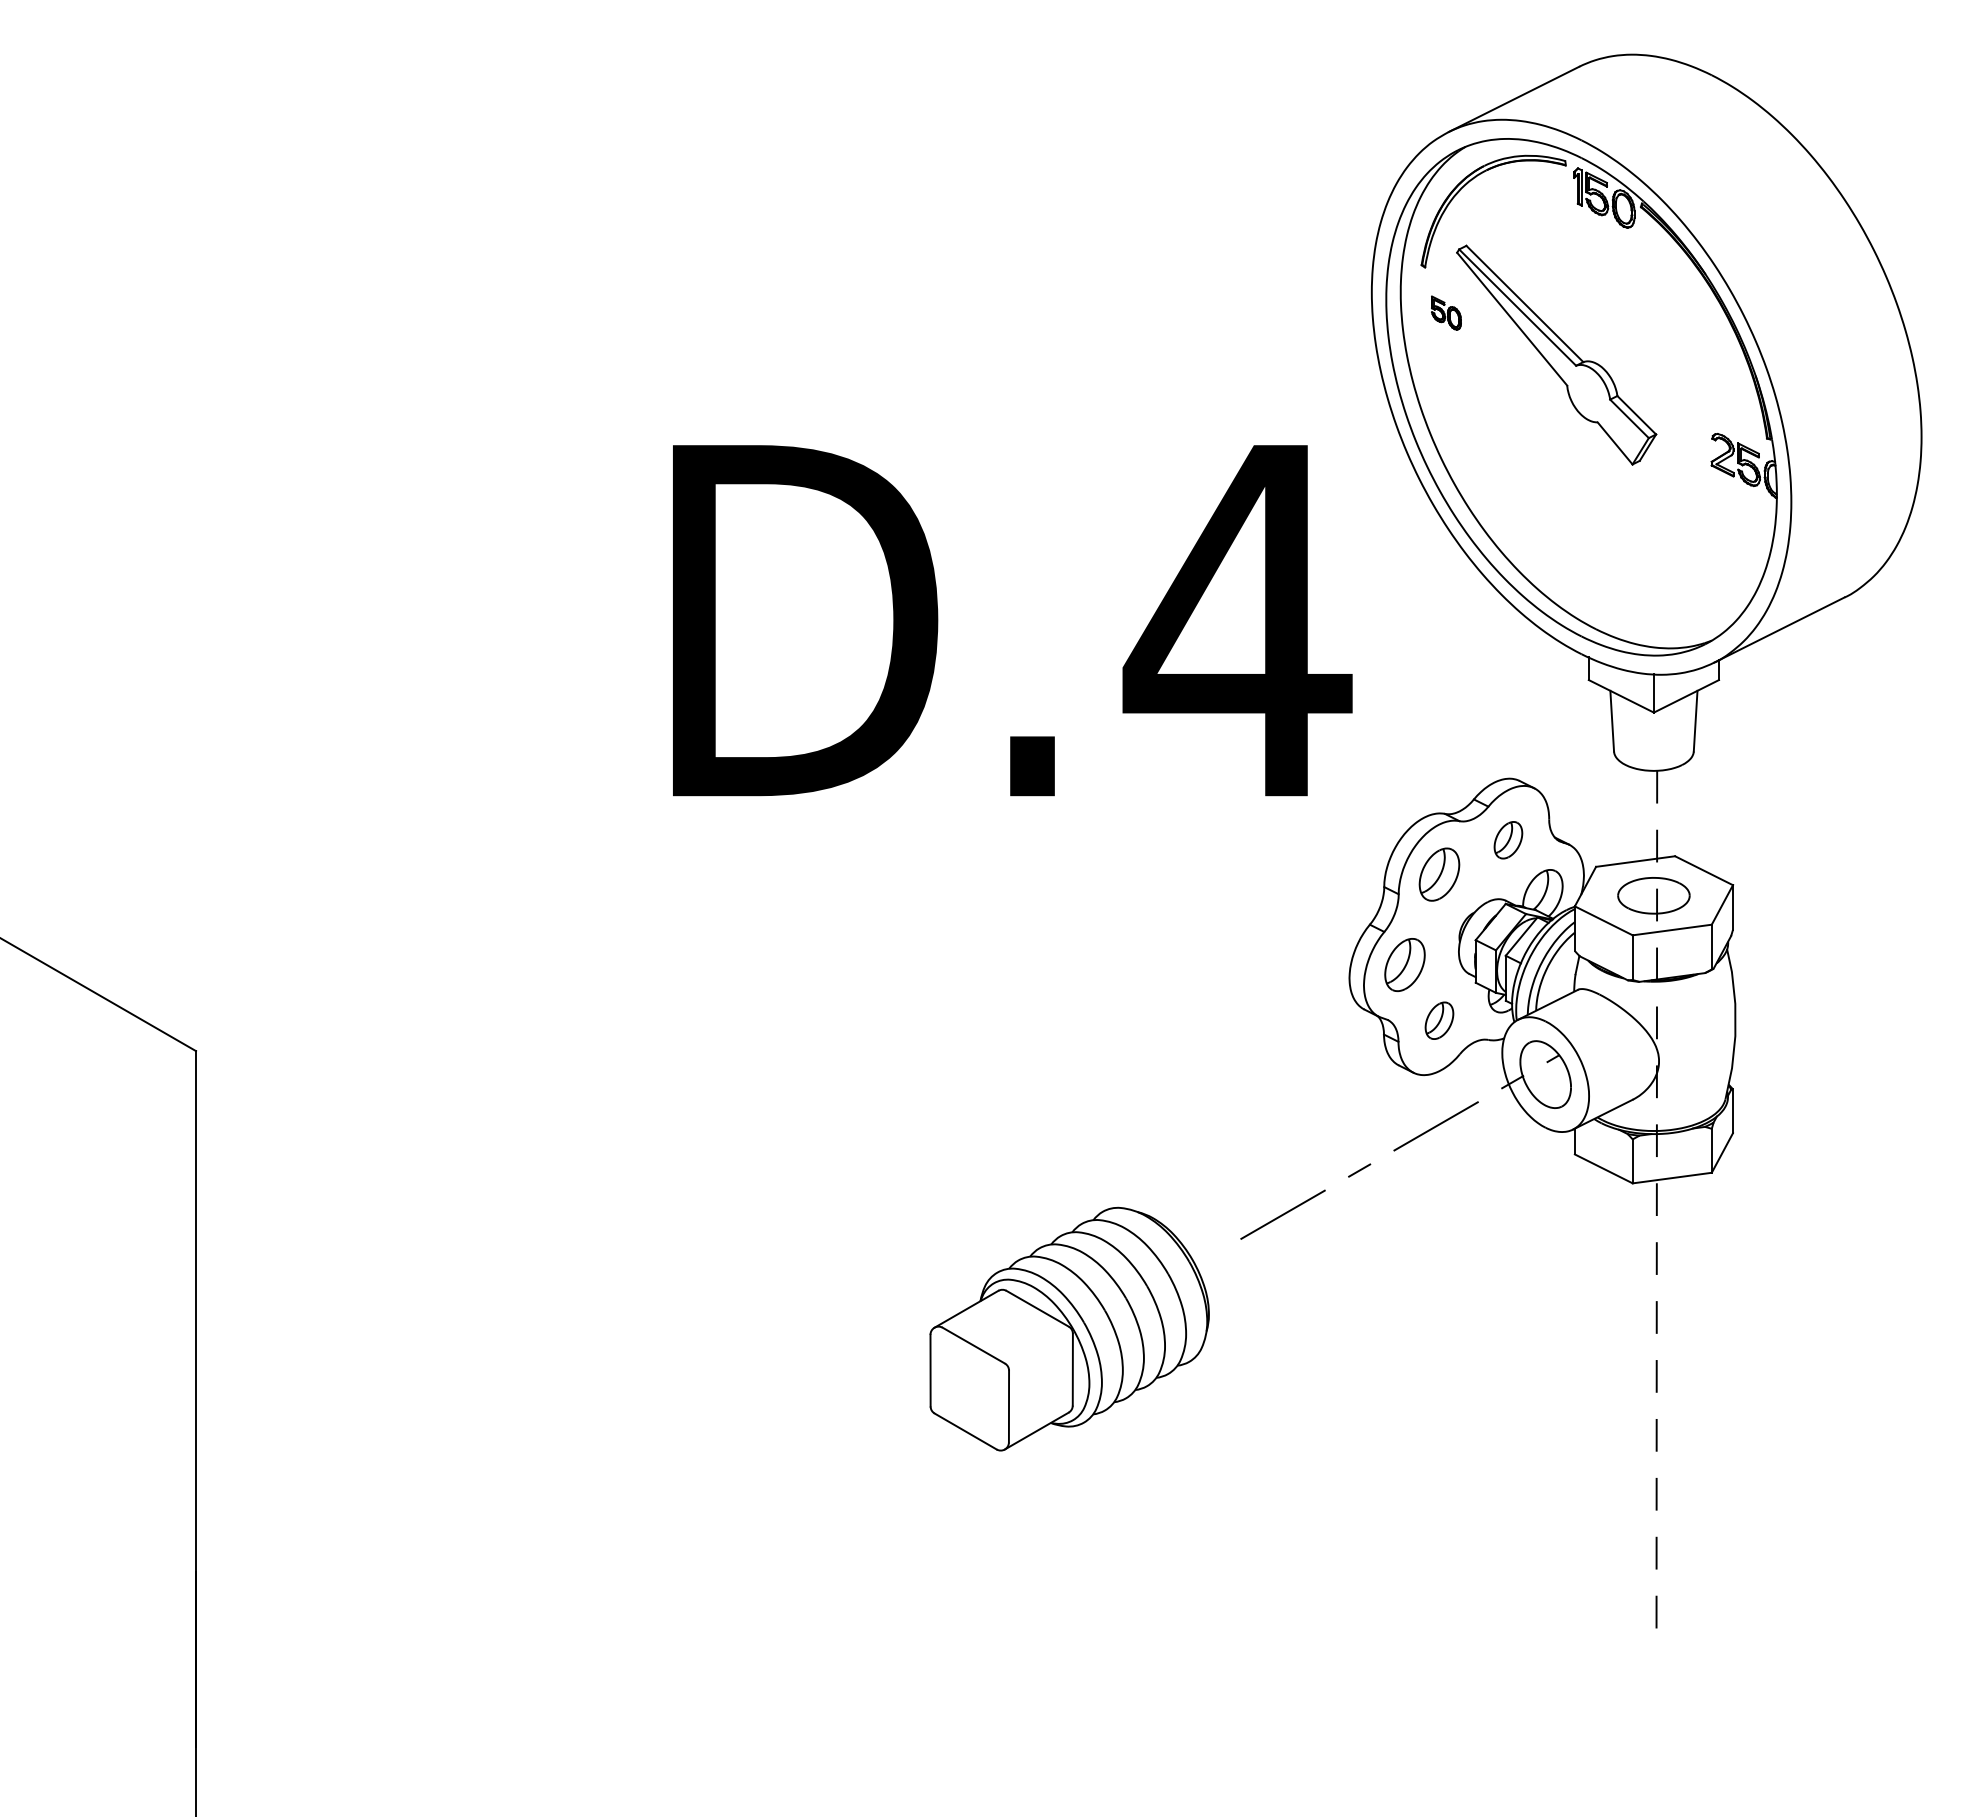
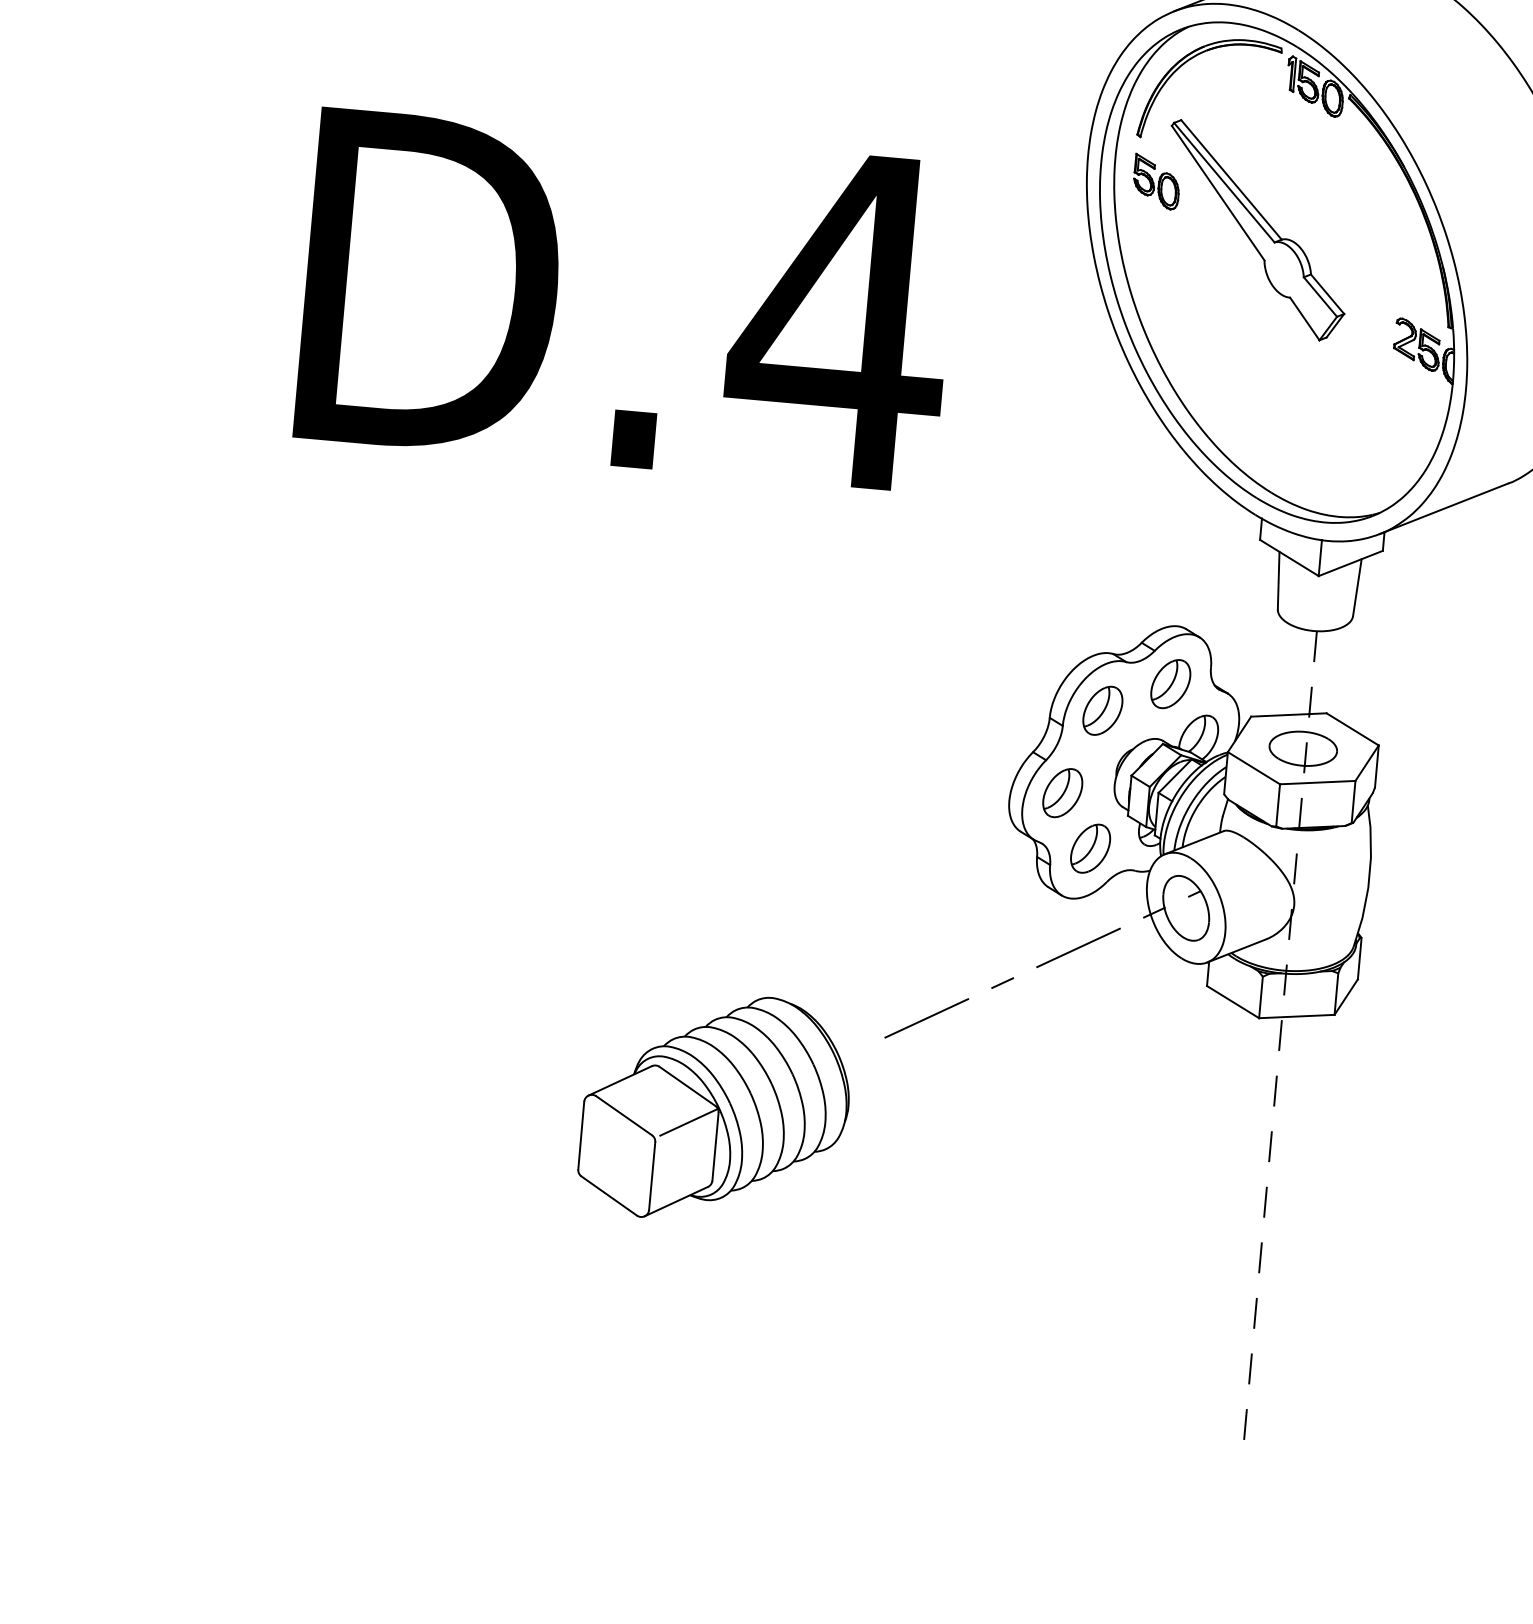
part: (1446, 312) -> (1156, 181), size x1.67
text: (1012, 620) -> (627, 300), moved
part: (1508, 840) -> (1170, 684), size x1.43
part: (1439, 1020) -> (1090, 848), size x1.43
line: (1042, 1346) -> (688, 1122), added

